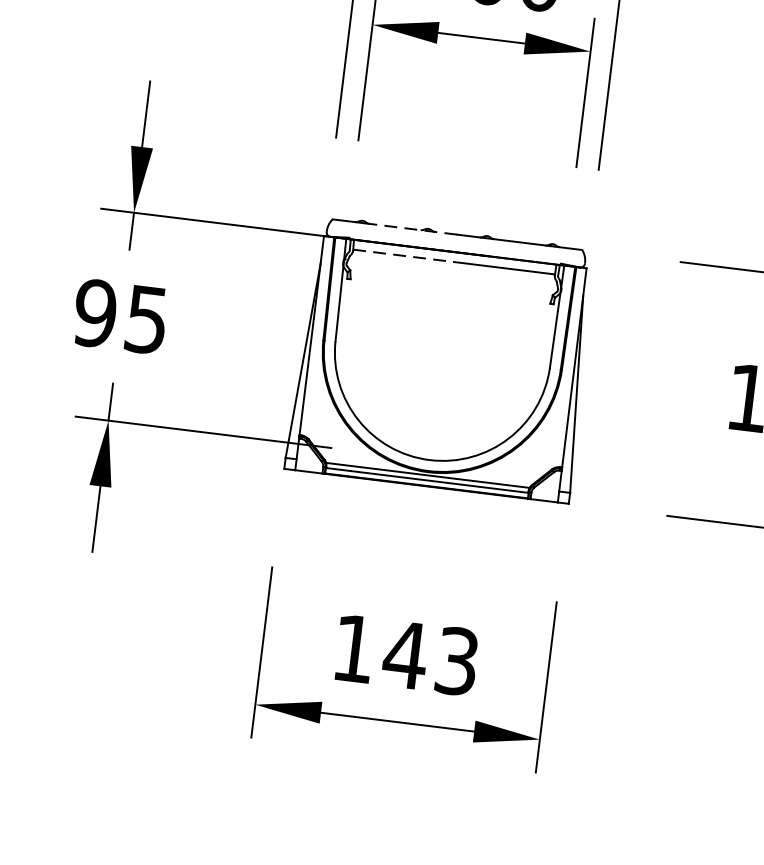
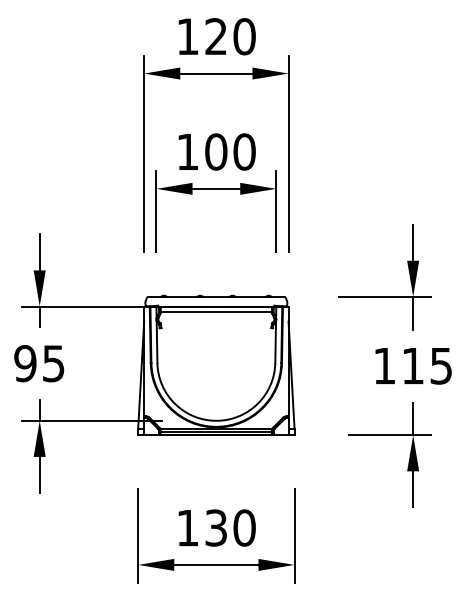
line: (410, 228) -> (190, 296), dashed -> solid
line: (403, 255) -> (188, 311), dashed -> solid
text: (429, 657) -> (229, 527), 143 -> 130

